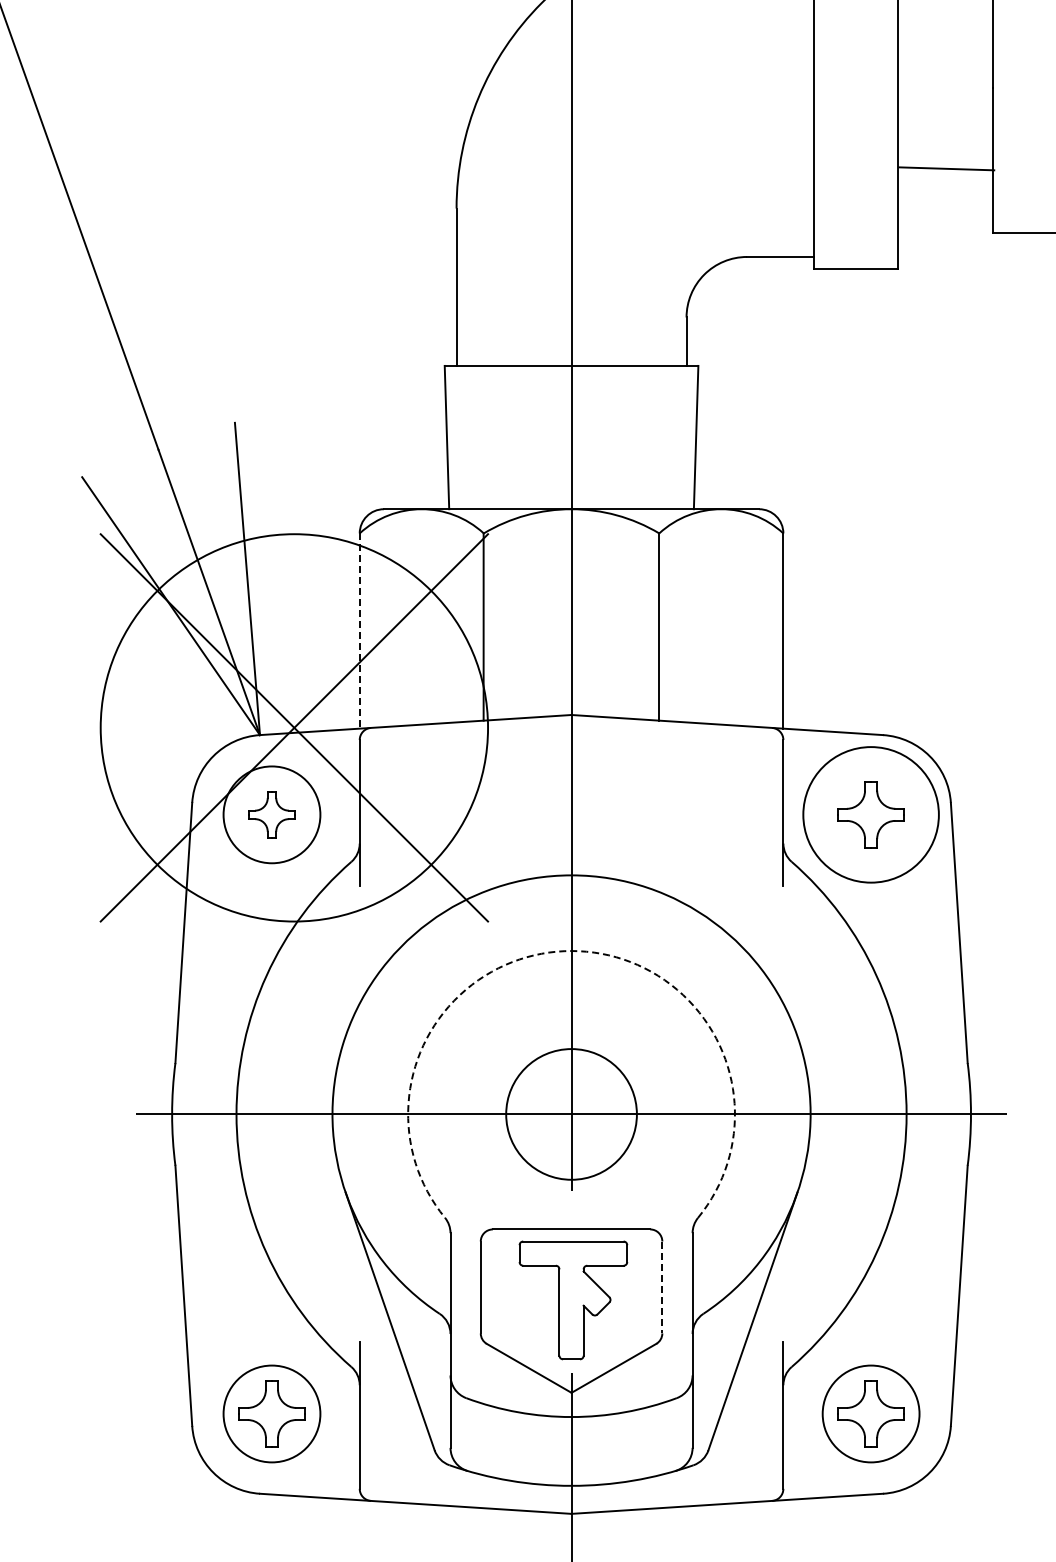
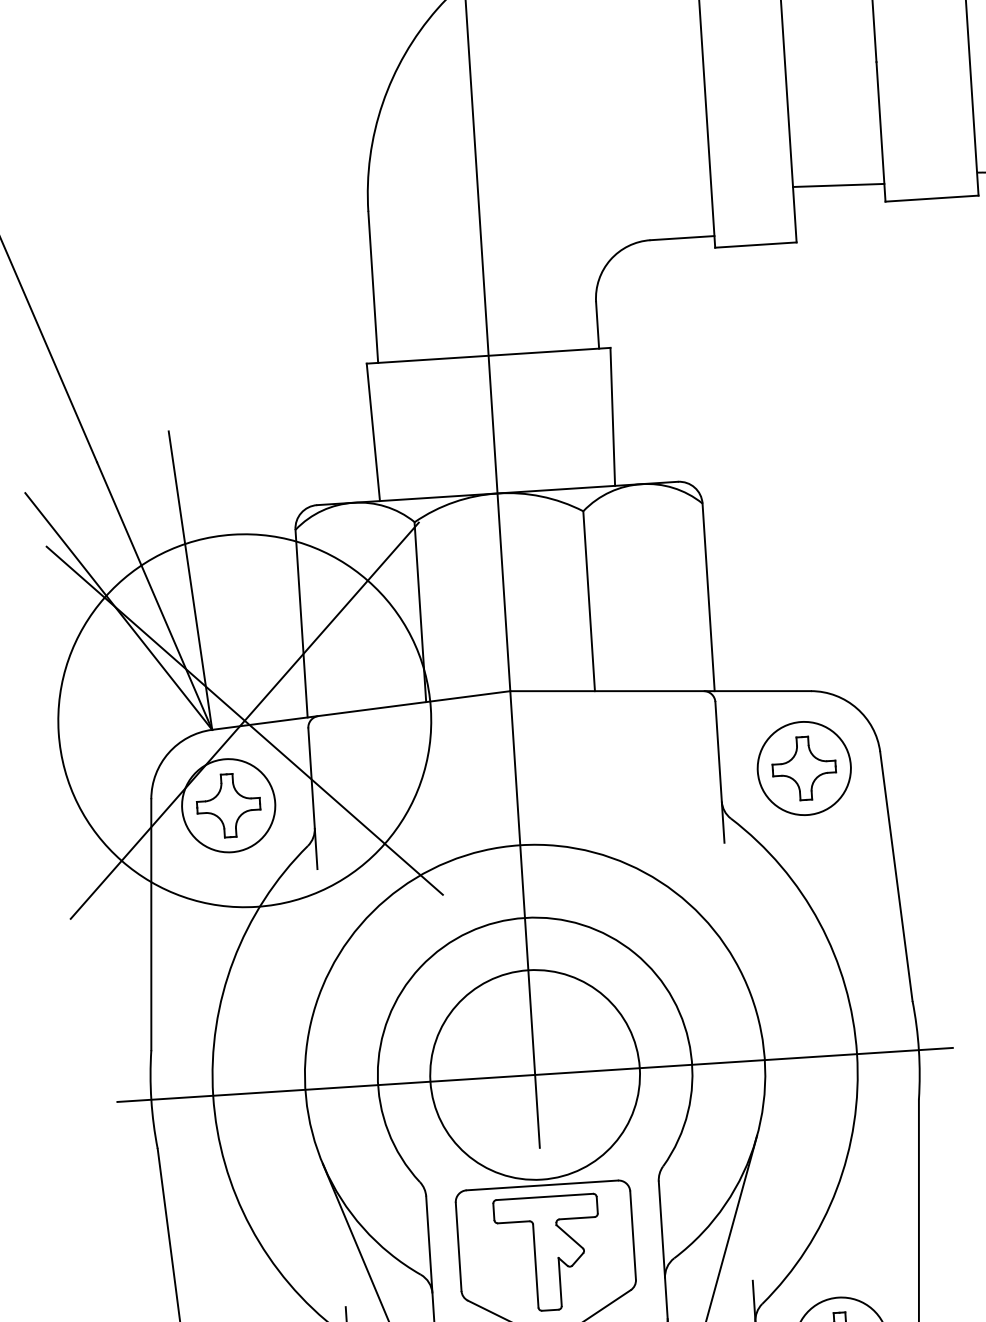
line: (946, 168) -> (838, 185), moved
line: (359, 631) -> (301, 624), dashed -> solid
part: (271, 814) -> (228, 805), size x1.43
circle: (870, 814) -> (803, 768), size x0.71
arc: (571, 951) -> (524, 918), dashed -> solid
circle: (571, 1114) -> (535, 1075), size x1.67
line: (662, 1287) -> (633, 1235), dashed -> solid

